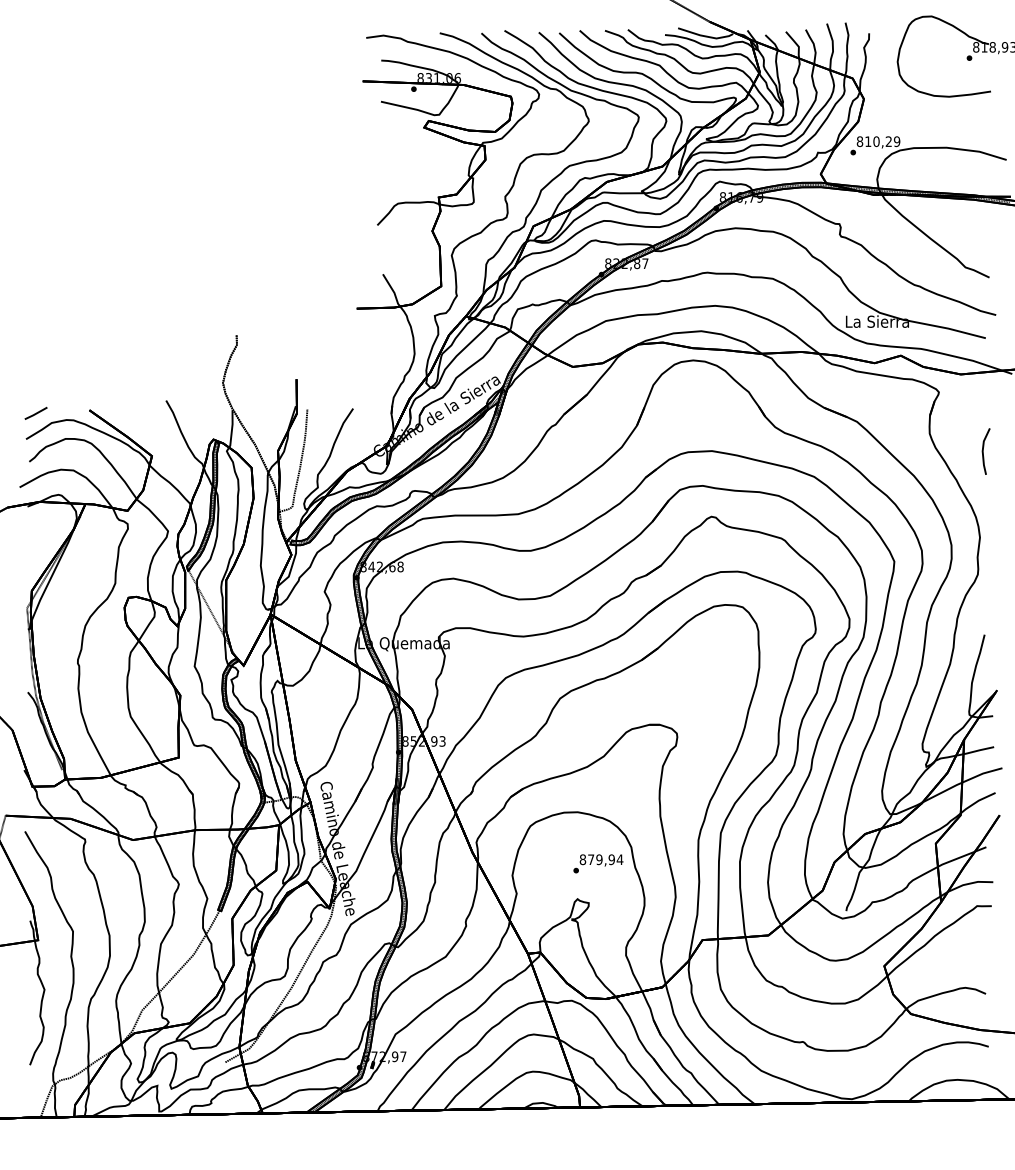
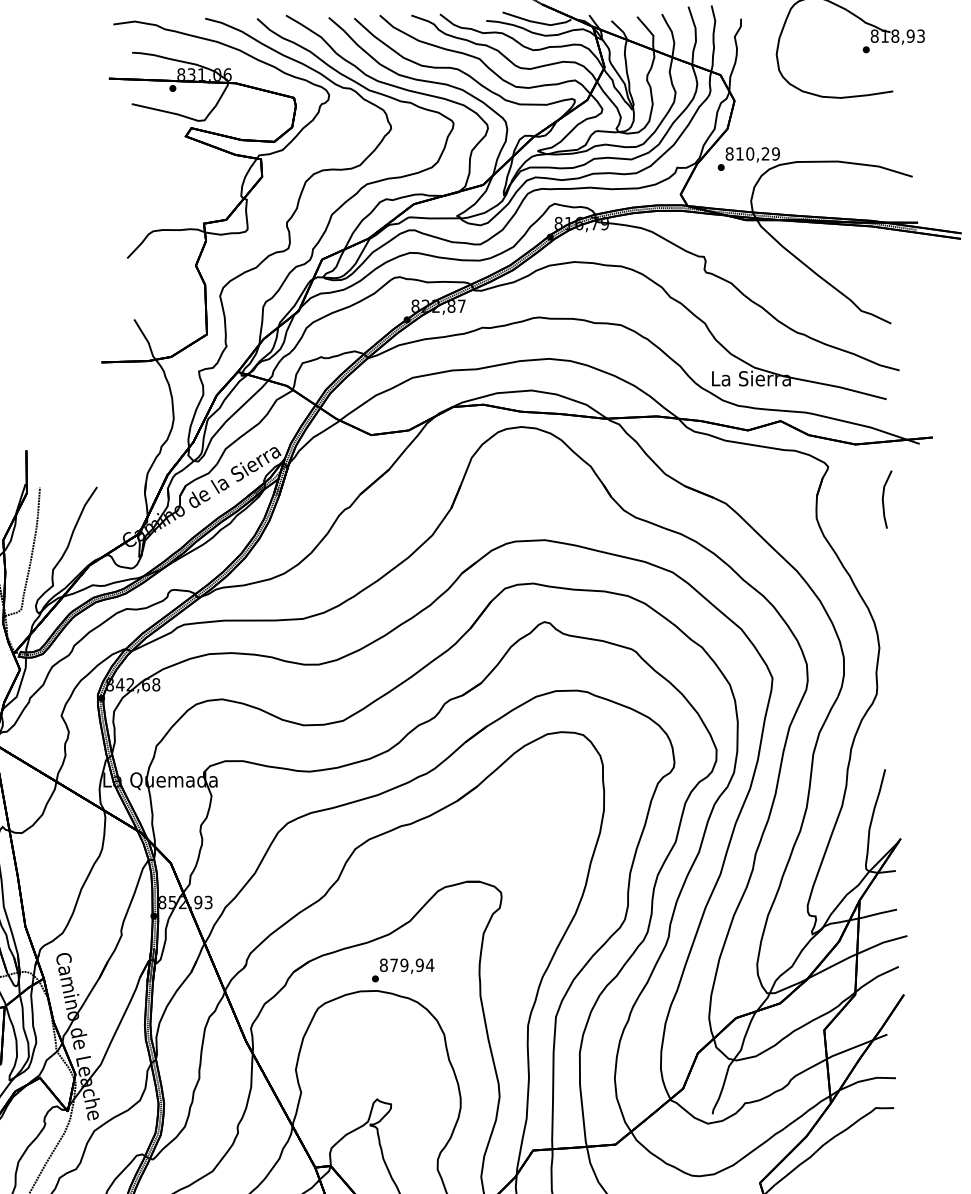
line: (983, 451) -> (883, 499), moved
text: (598, 863) -> (403, 970), moved

